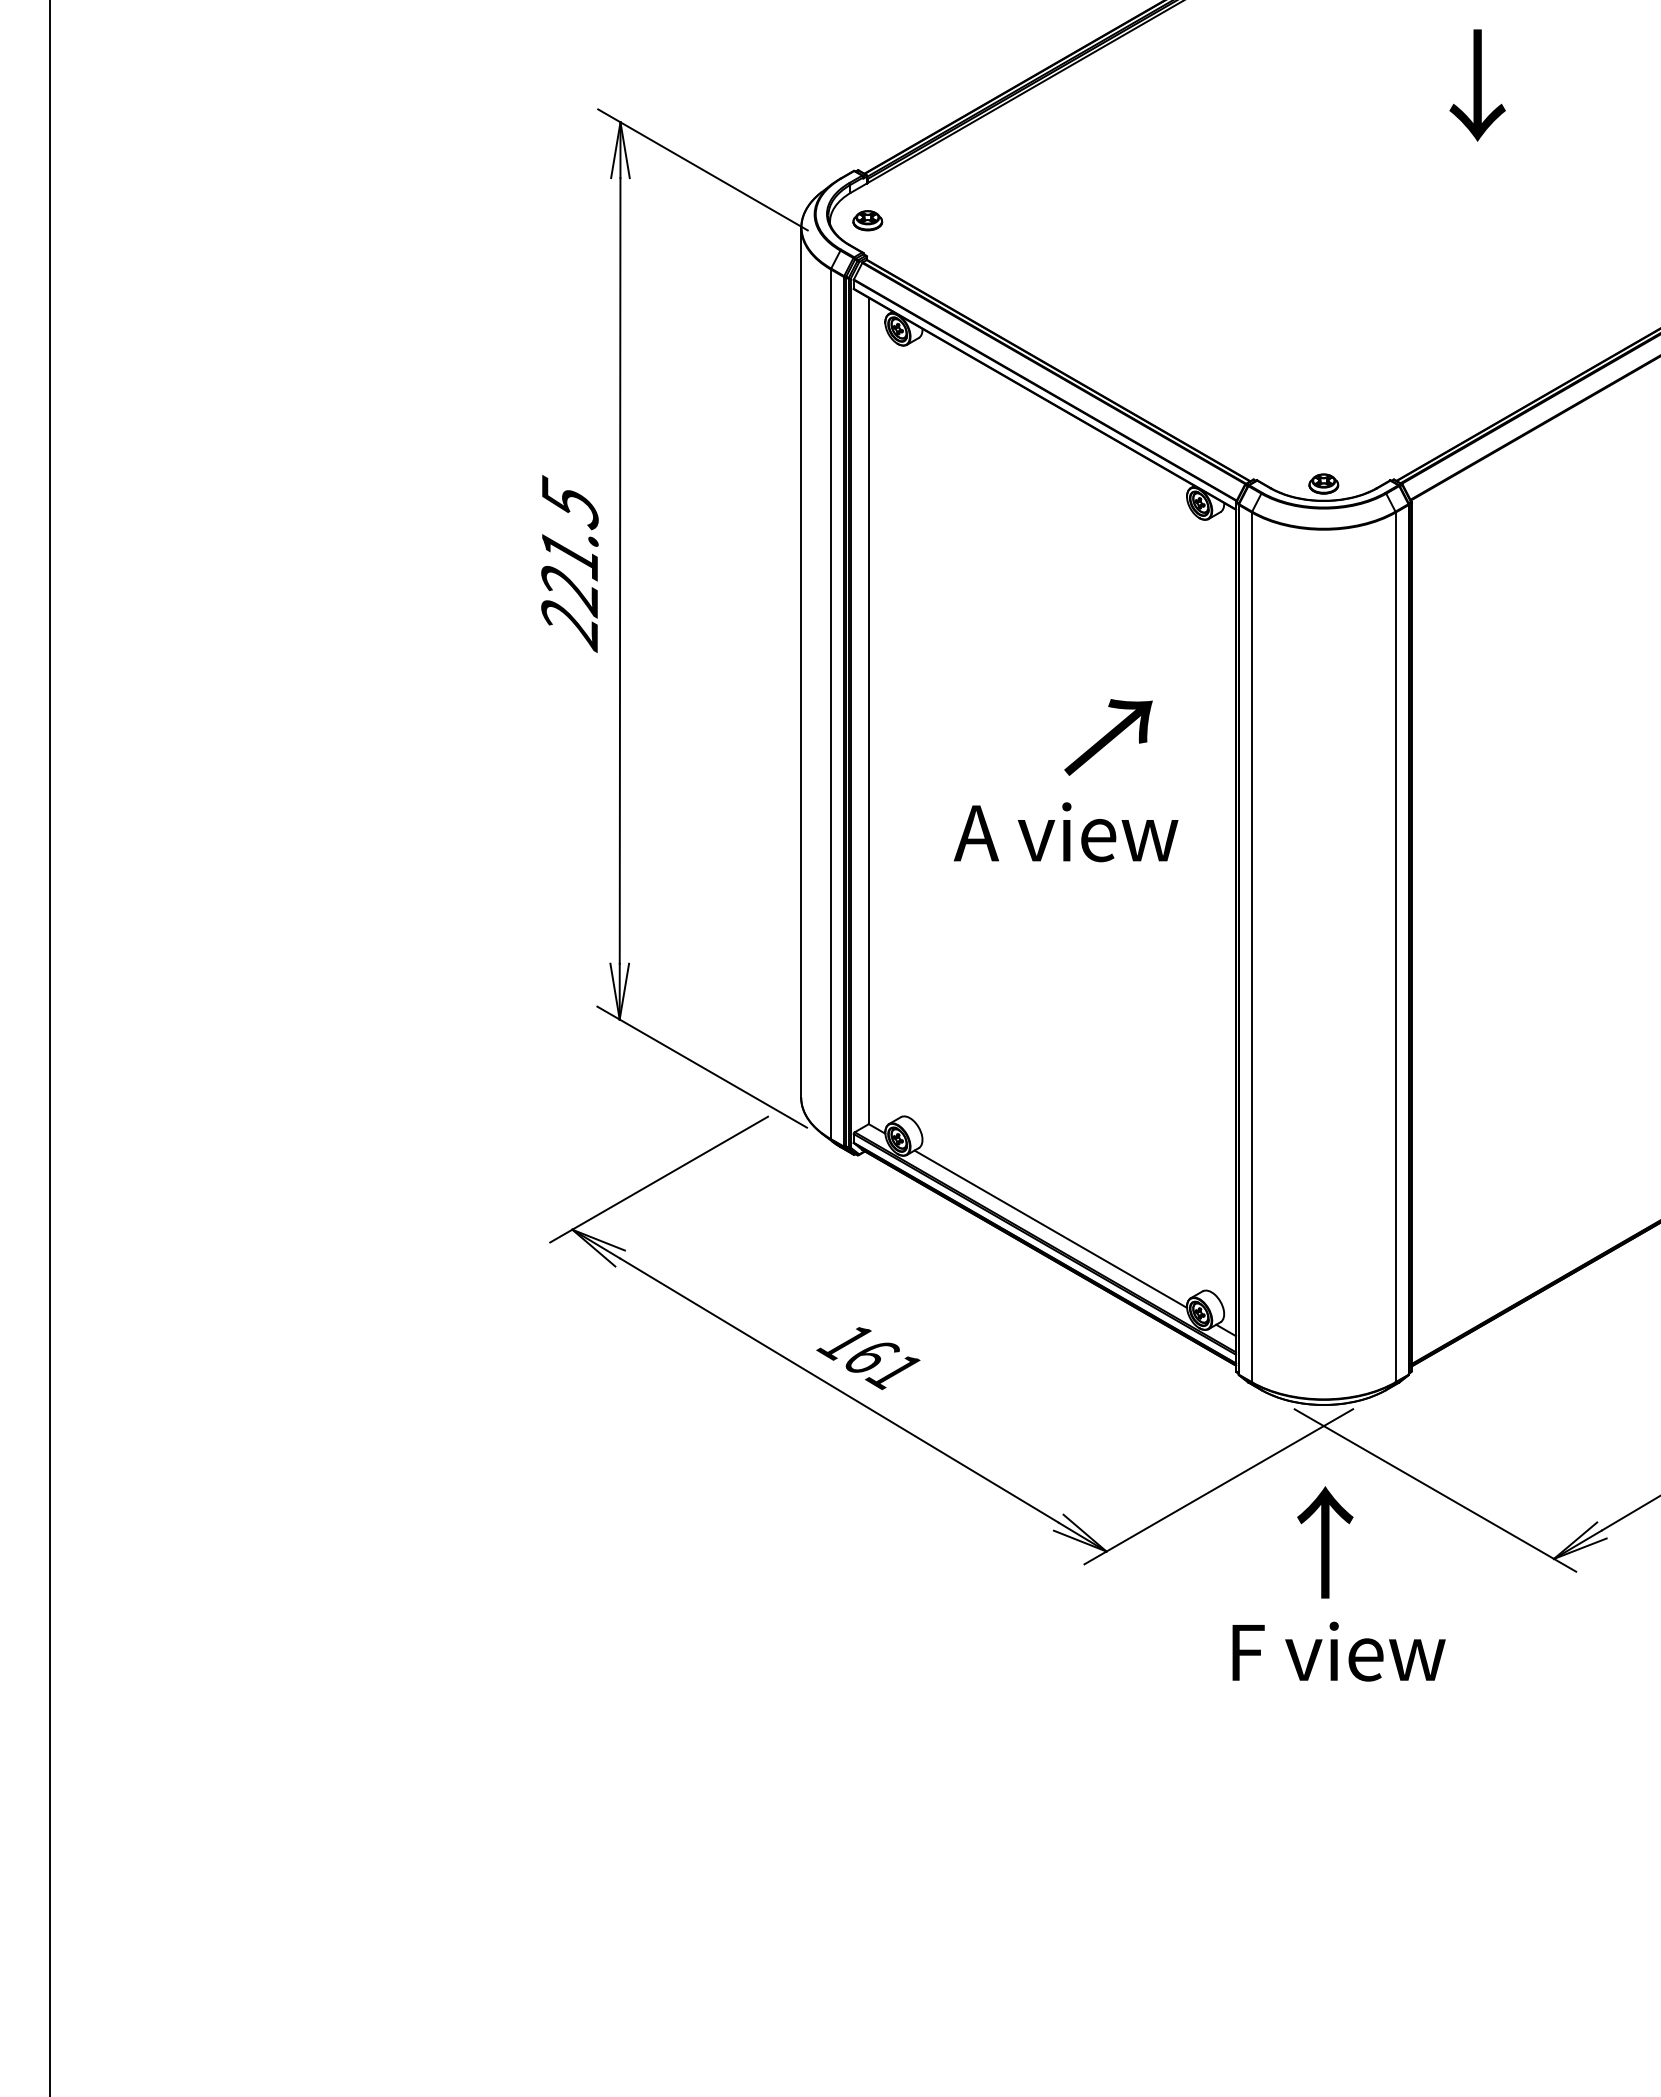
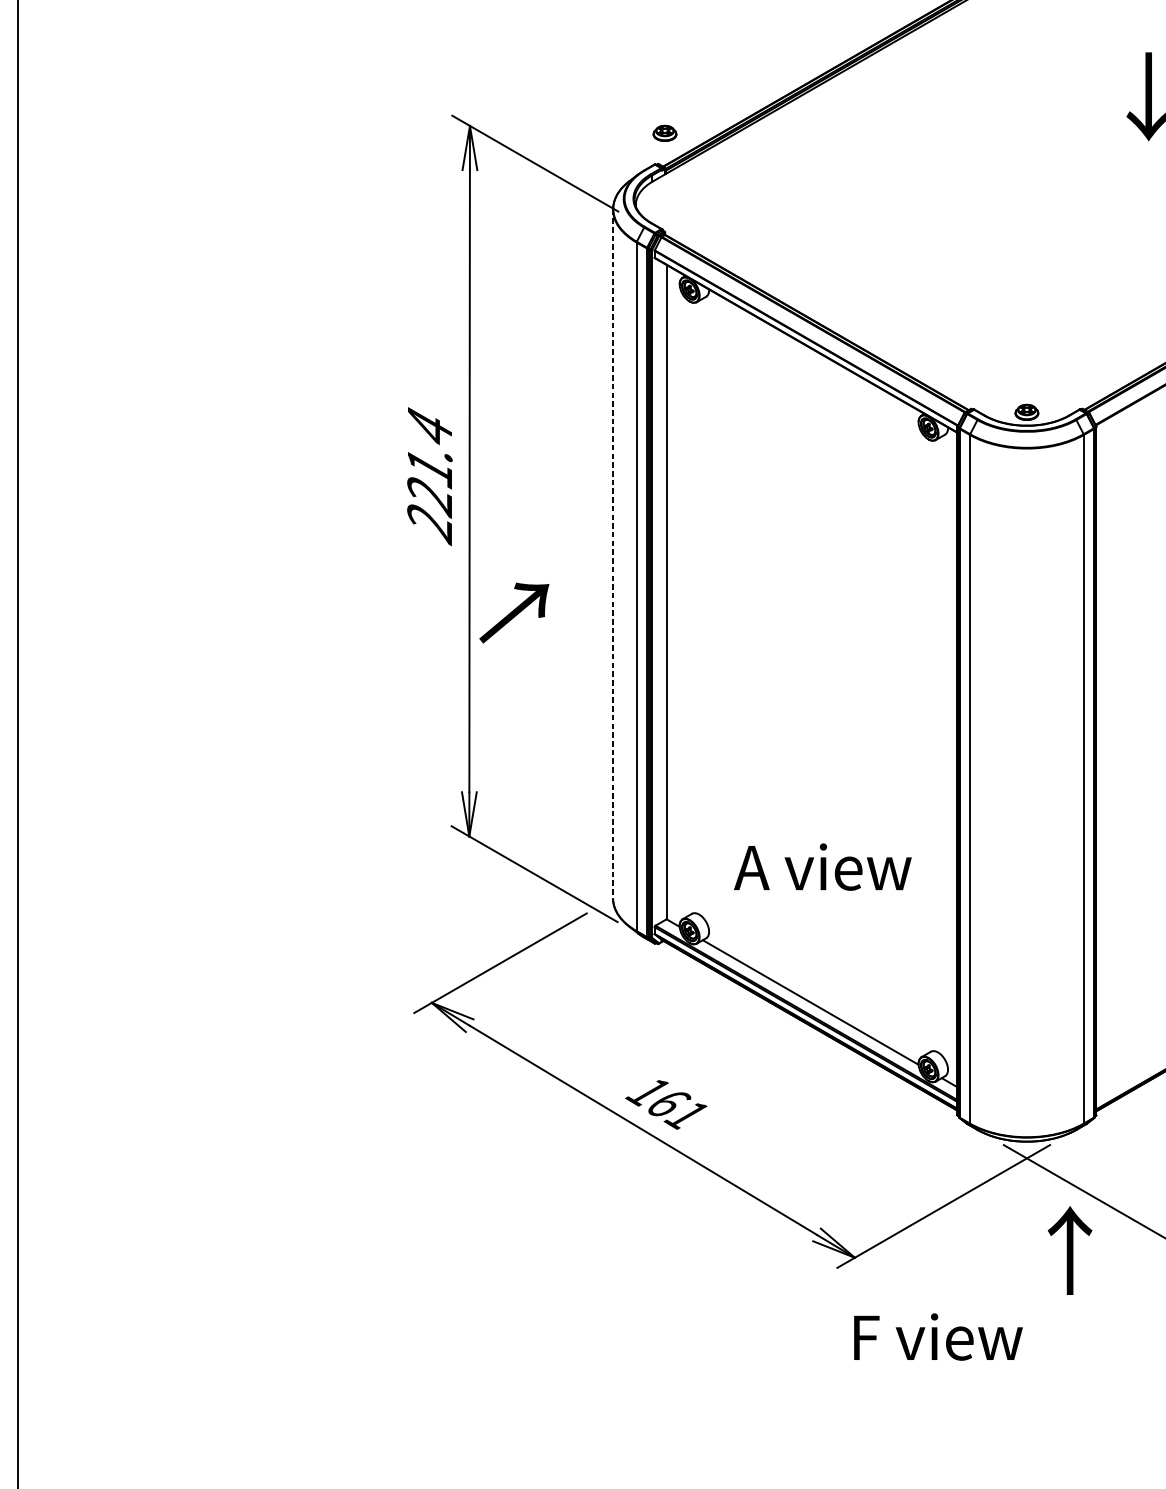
part: (867, 220) -> (664, 133), moved
text: (570, 502) -> (430, 427), 221.5 -> 221.4
line: (801, 662) -> (613, 553), solid -> dashed
text: (1108, 737) -> (514, 613), moved
text: (1066, 832) -> (823, 867), moved
text: (1325, 1542) -> (1070, 1250), moved
text: (1338, 1651) -> (937, 1336), moved

